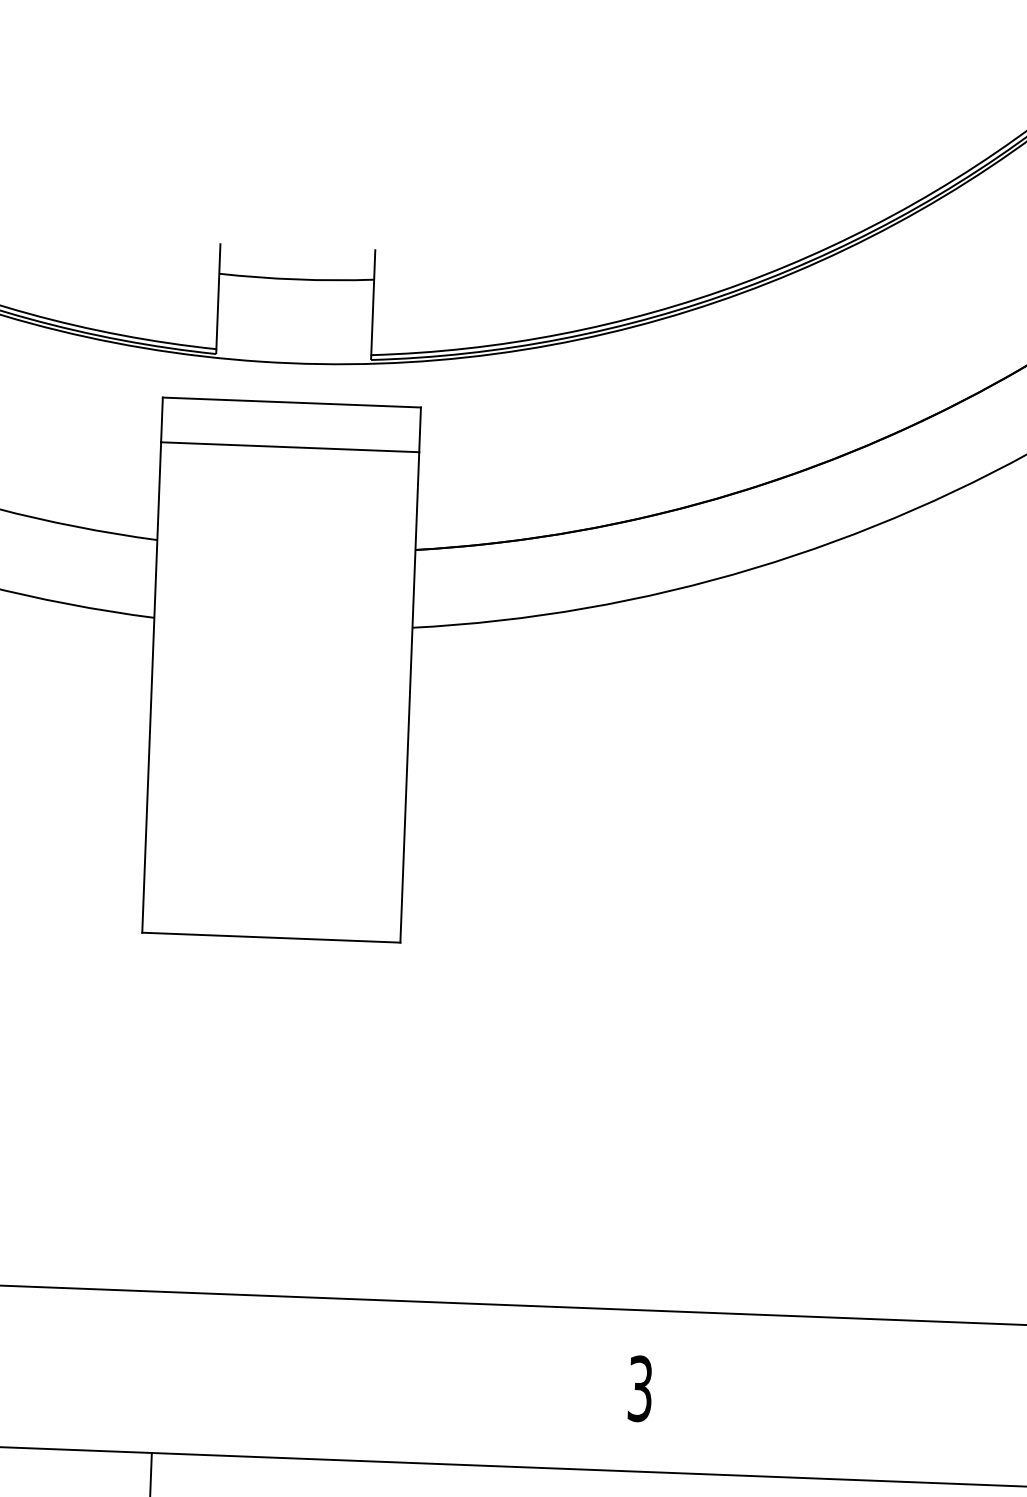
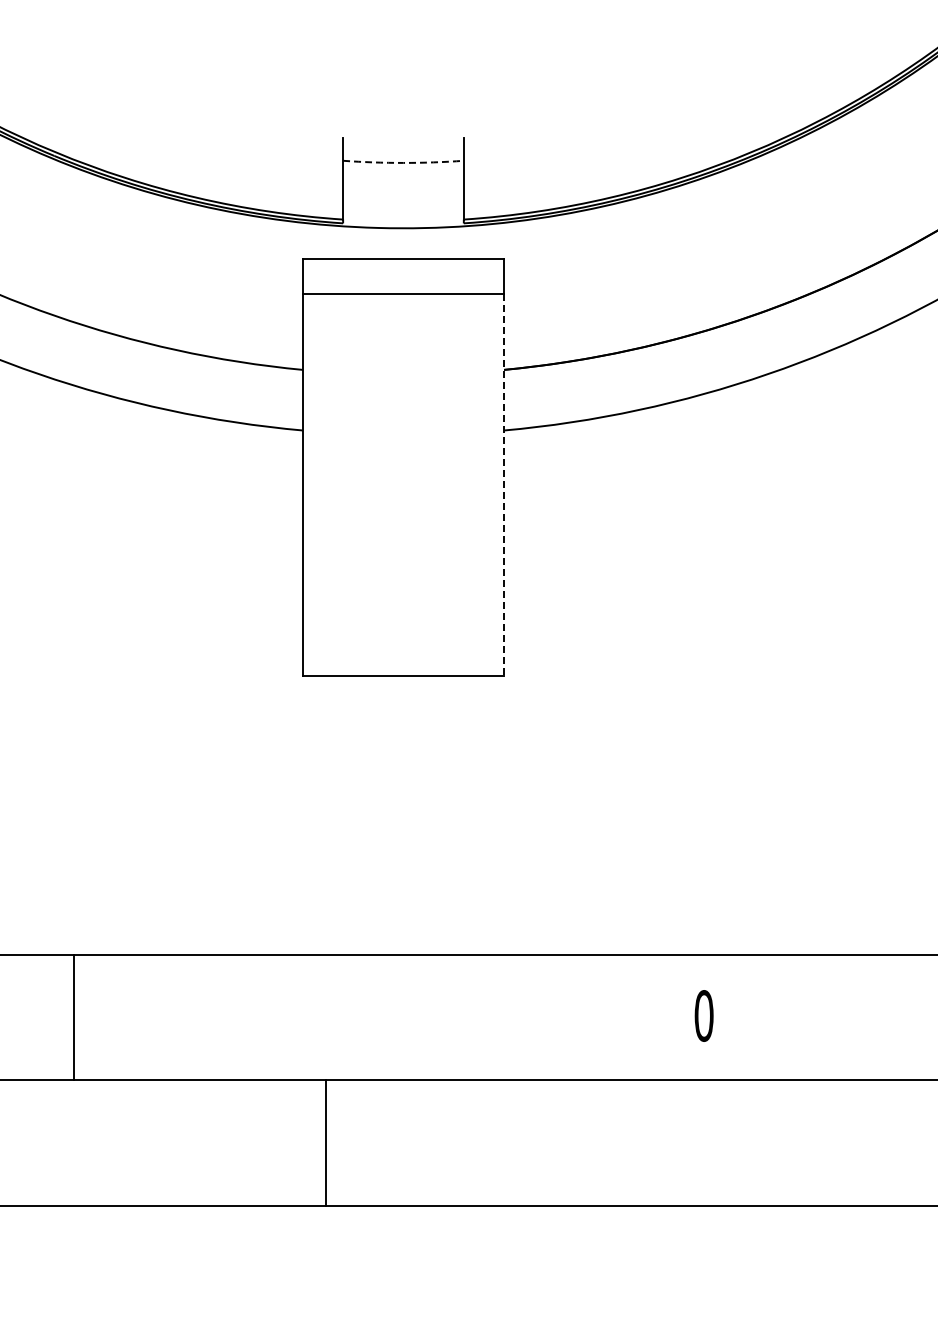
arc: (296, 278) -> (403, 162), solid -> dashed
line: (410, 698) -> (504, 485), solid -> dashed
text: (639, 1388) -> (703, 1015), 3 -> 0

